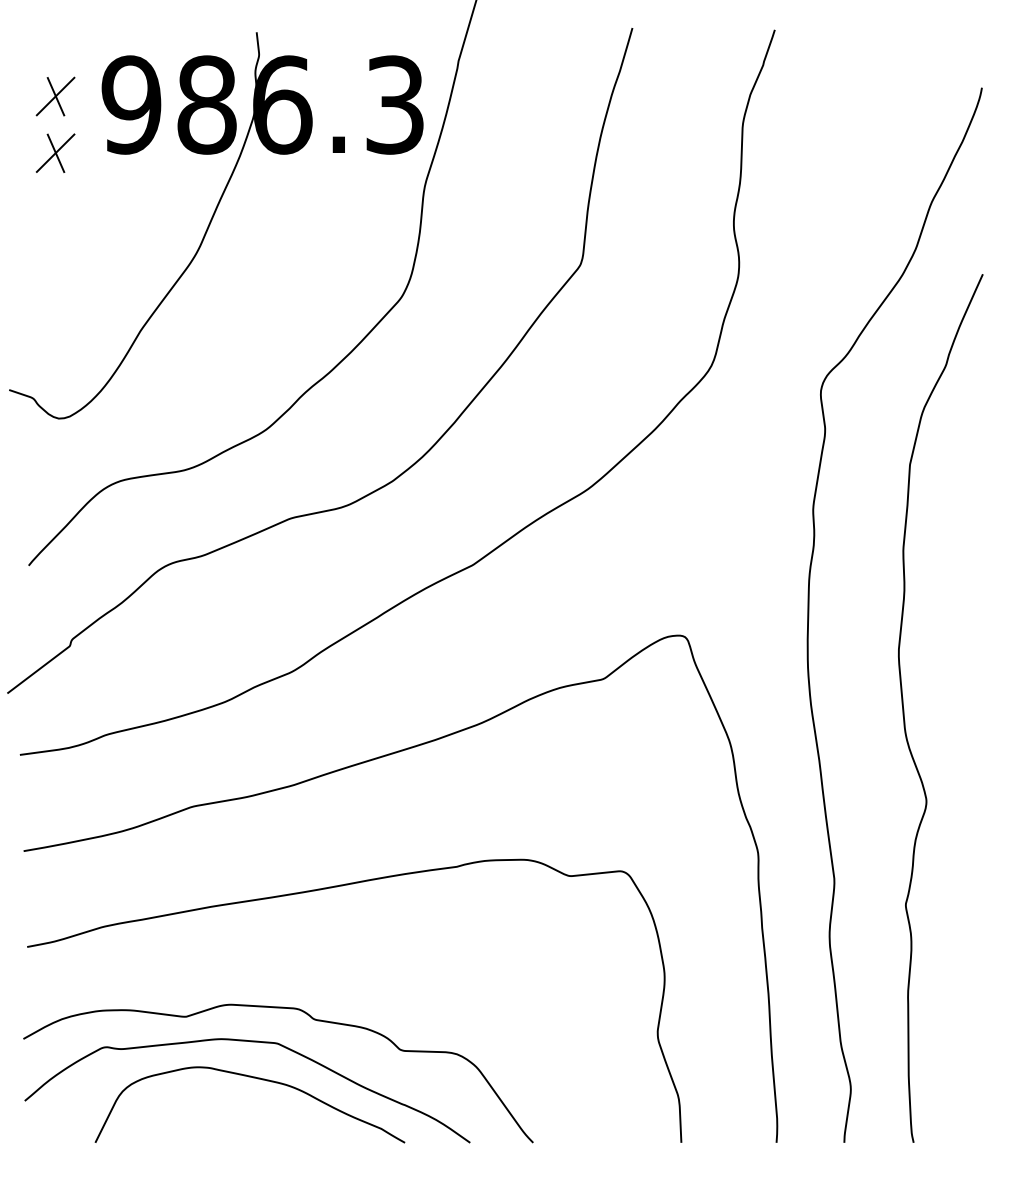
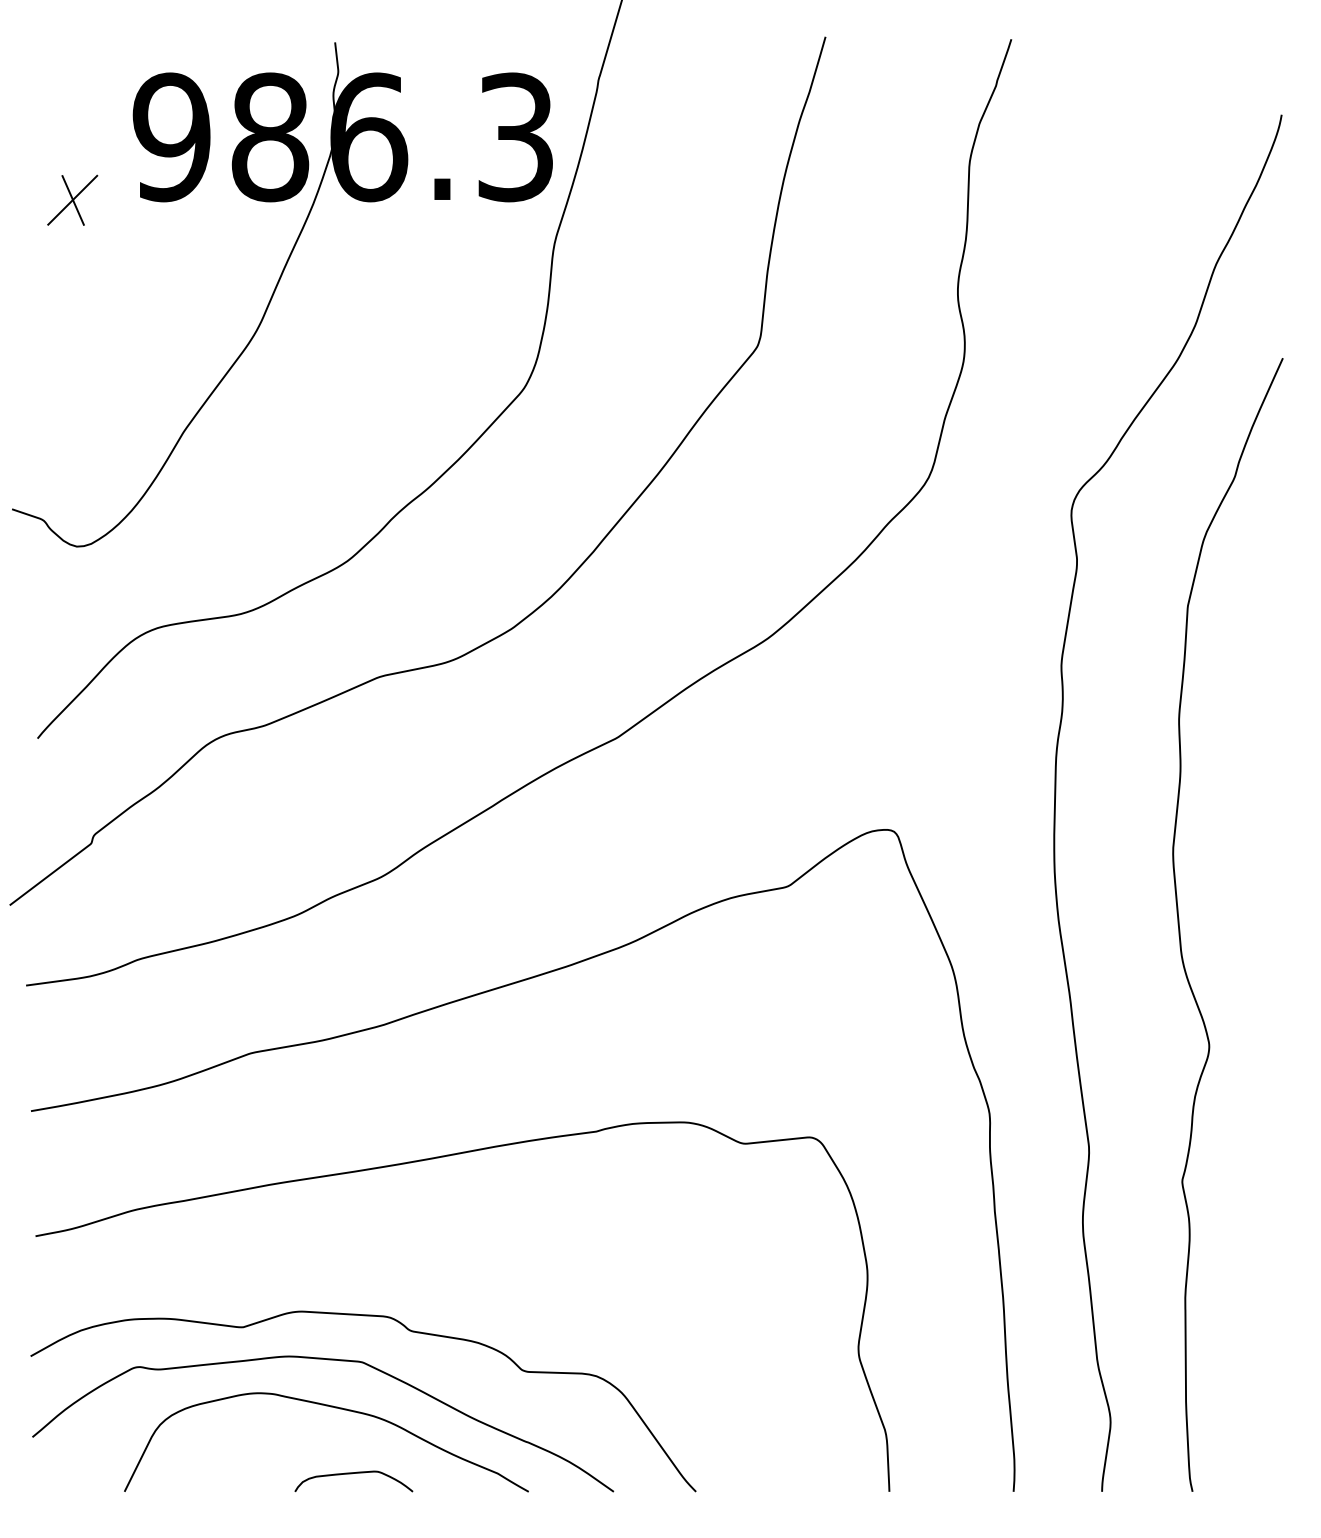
part: (55, 95) -> (72, 125), removed
curve: (270, 1129) -> (352, 1474), added

